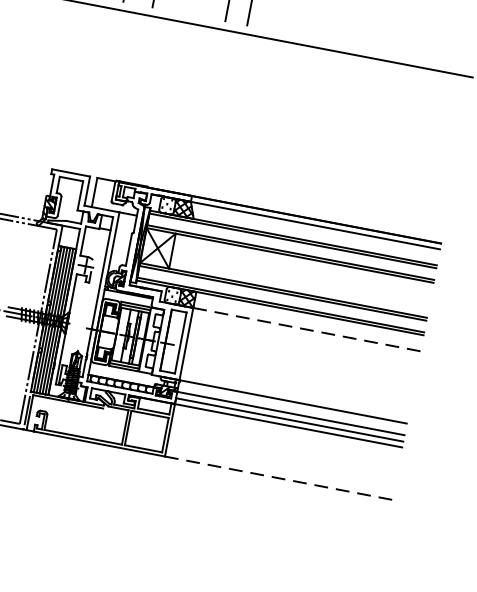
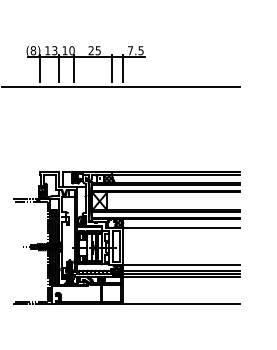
line: (297, 327) -> (176, 227), dashed -> solid
line: (278, 478) -> (181, 304), dashed -> solid

